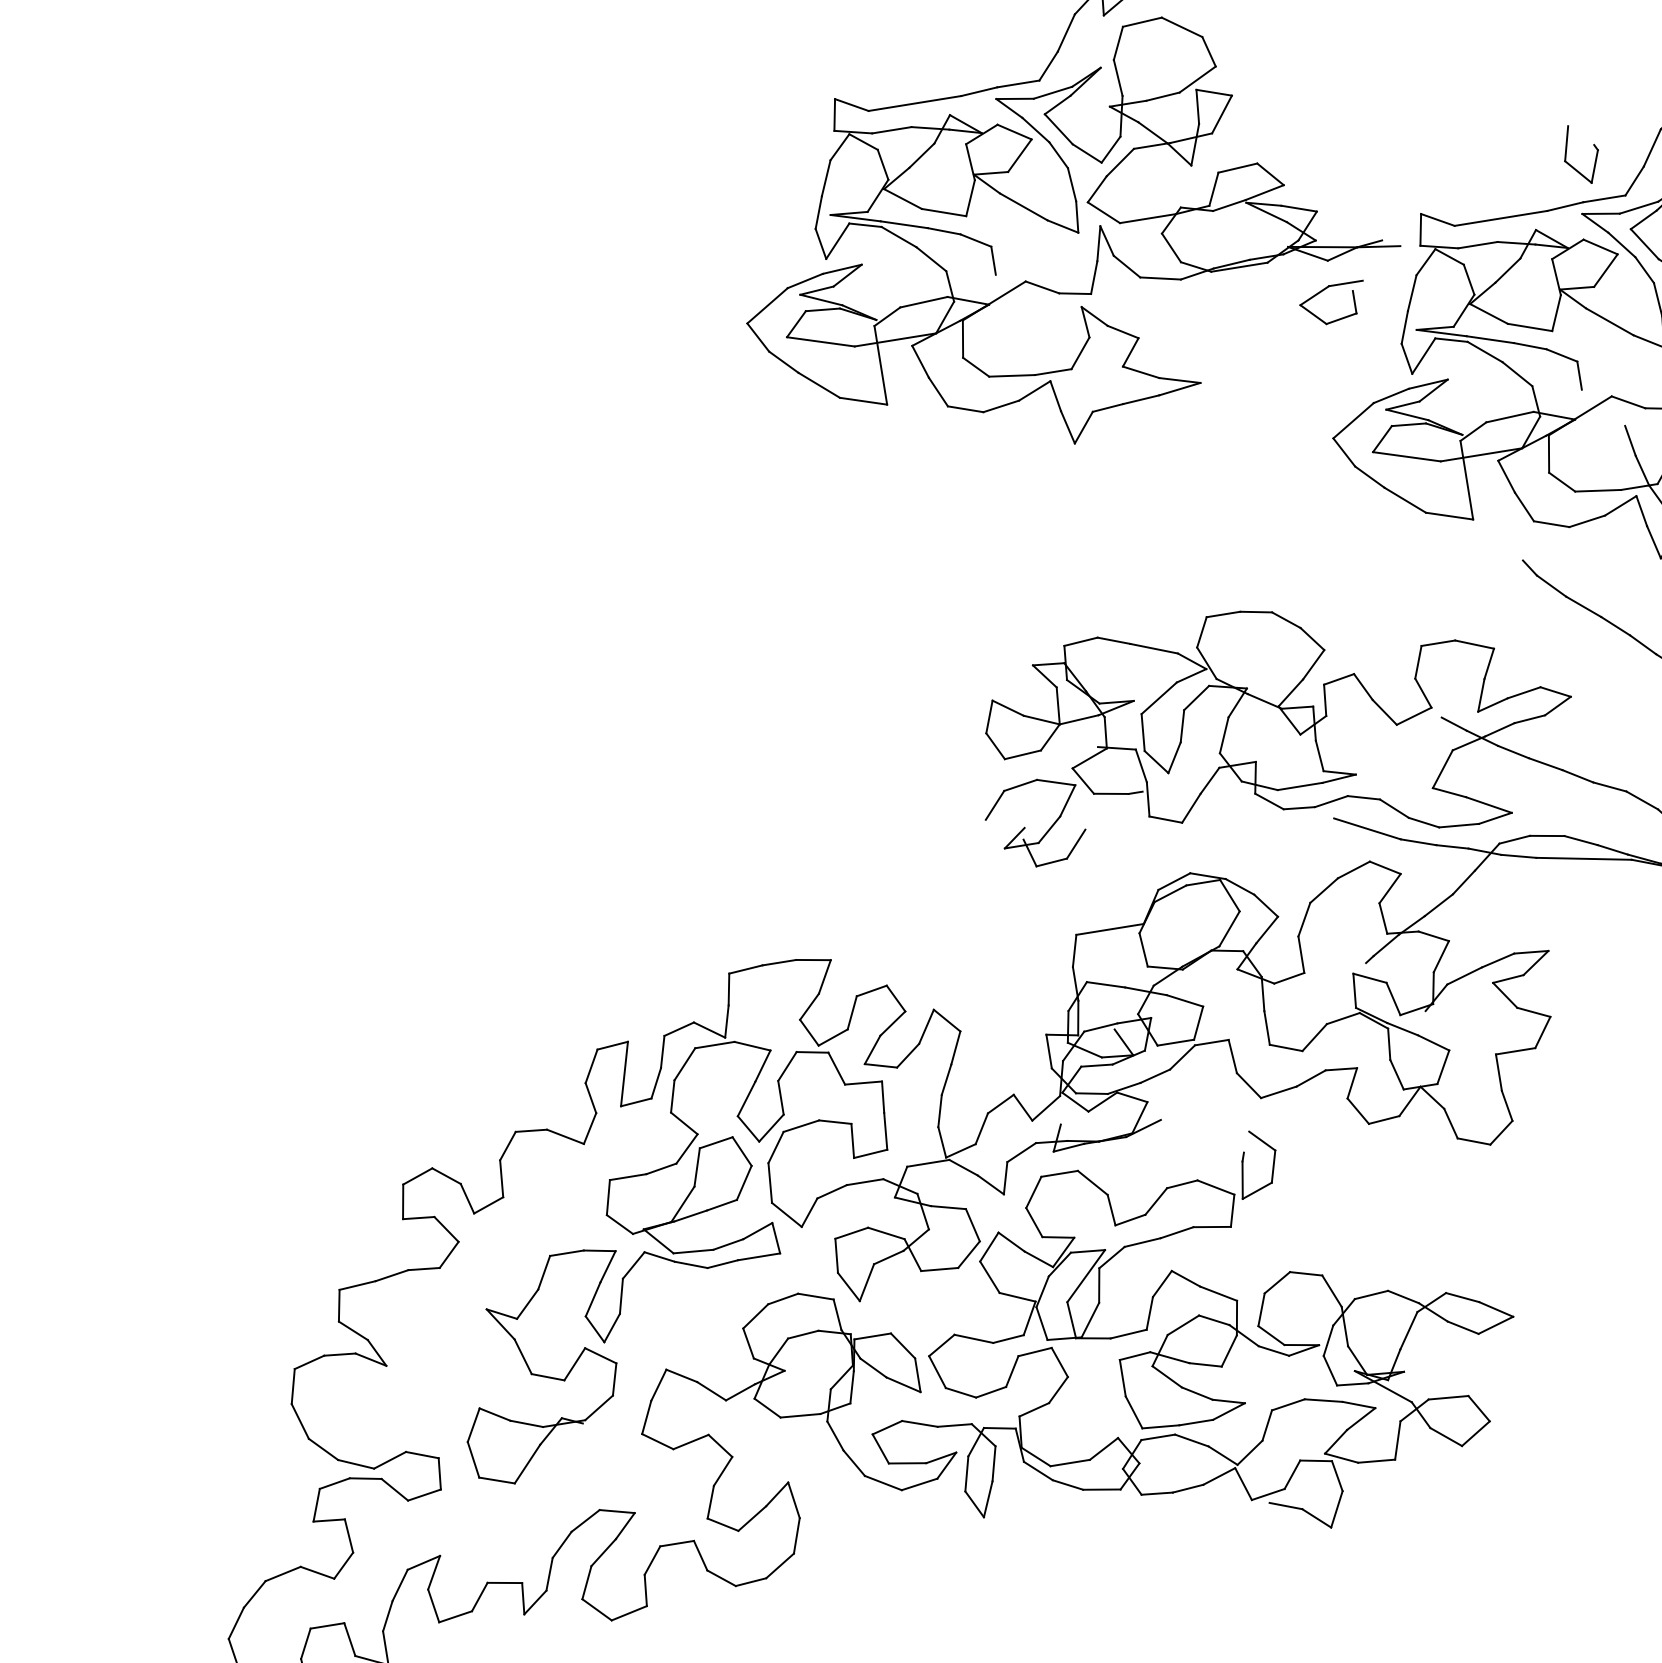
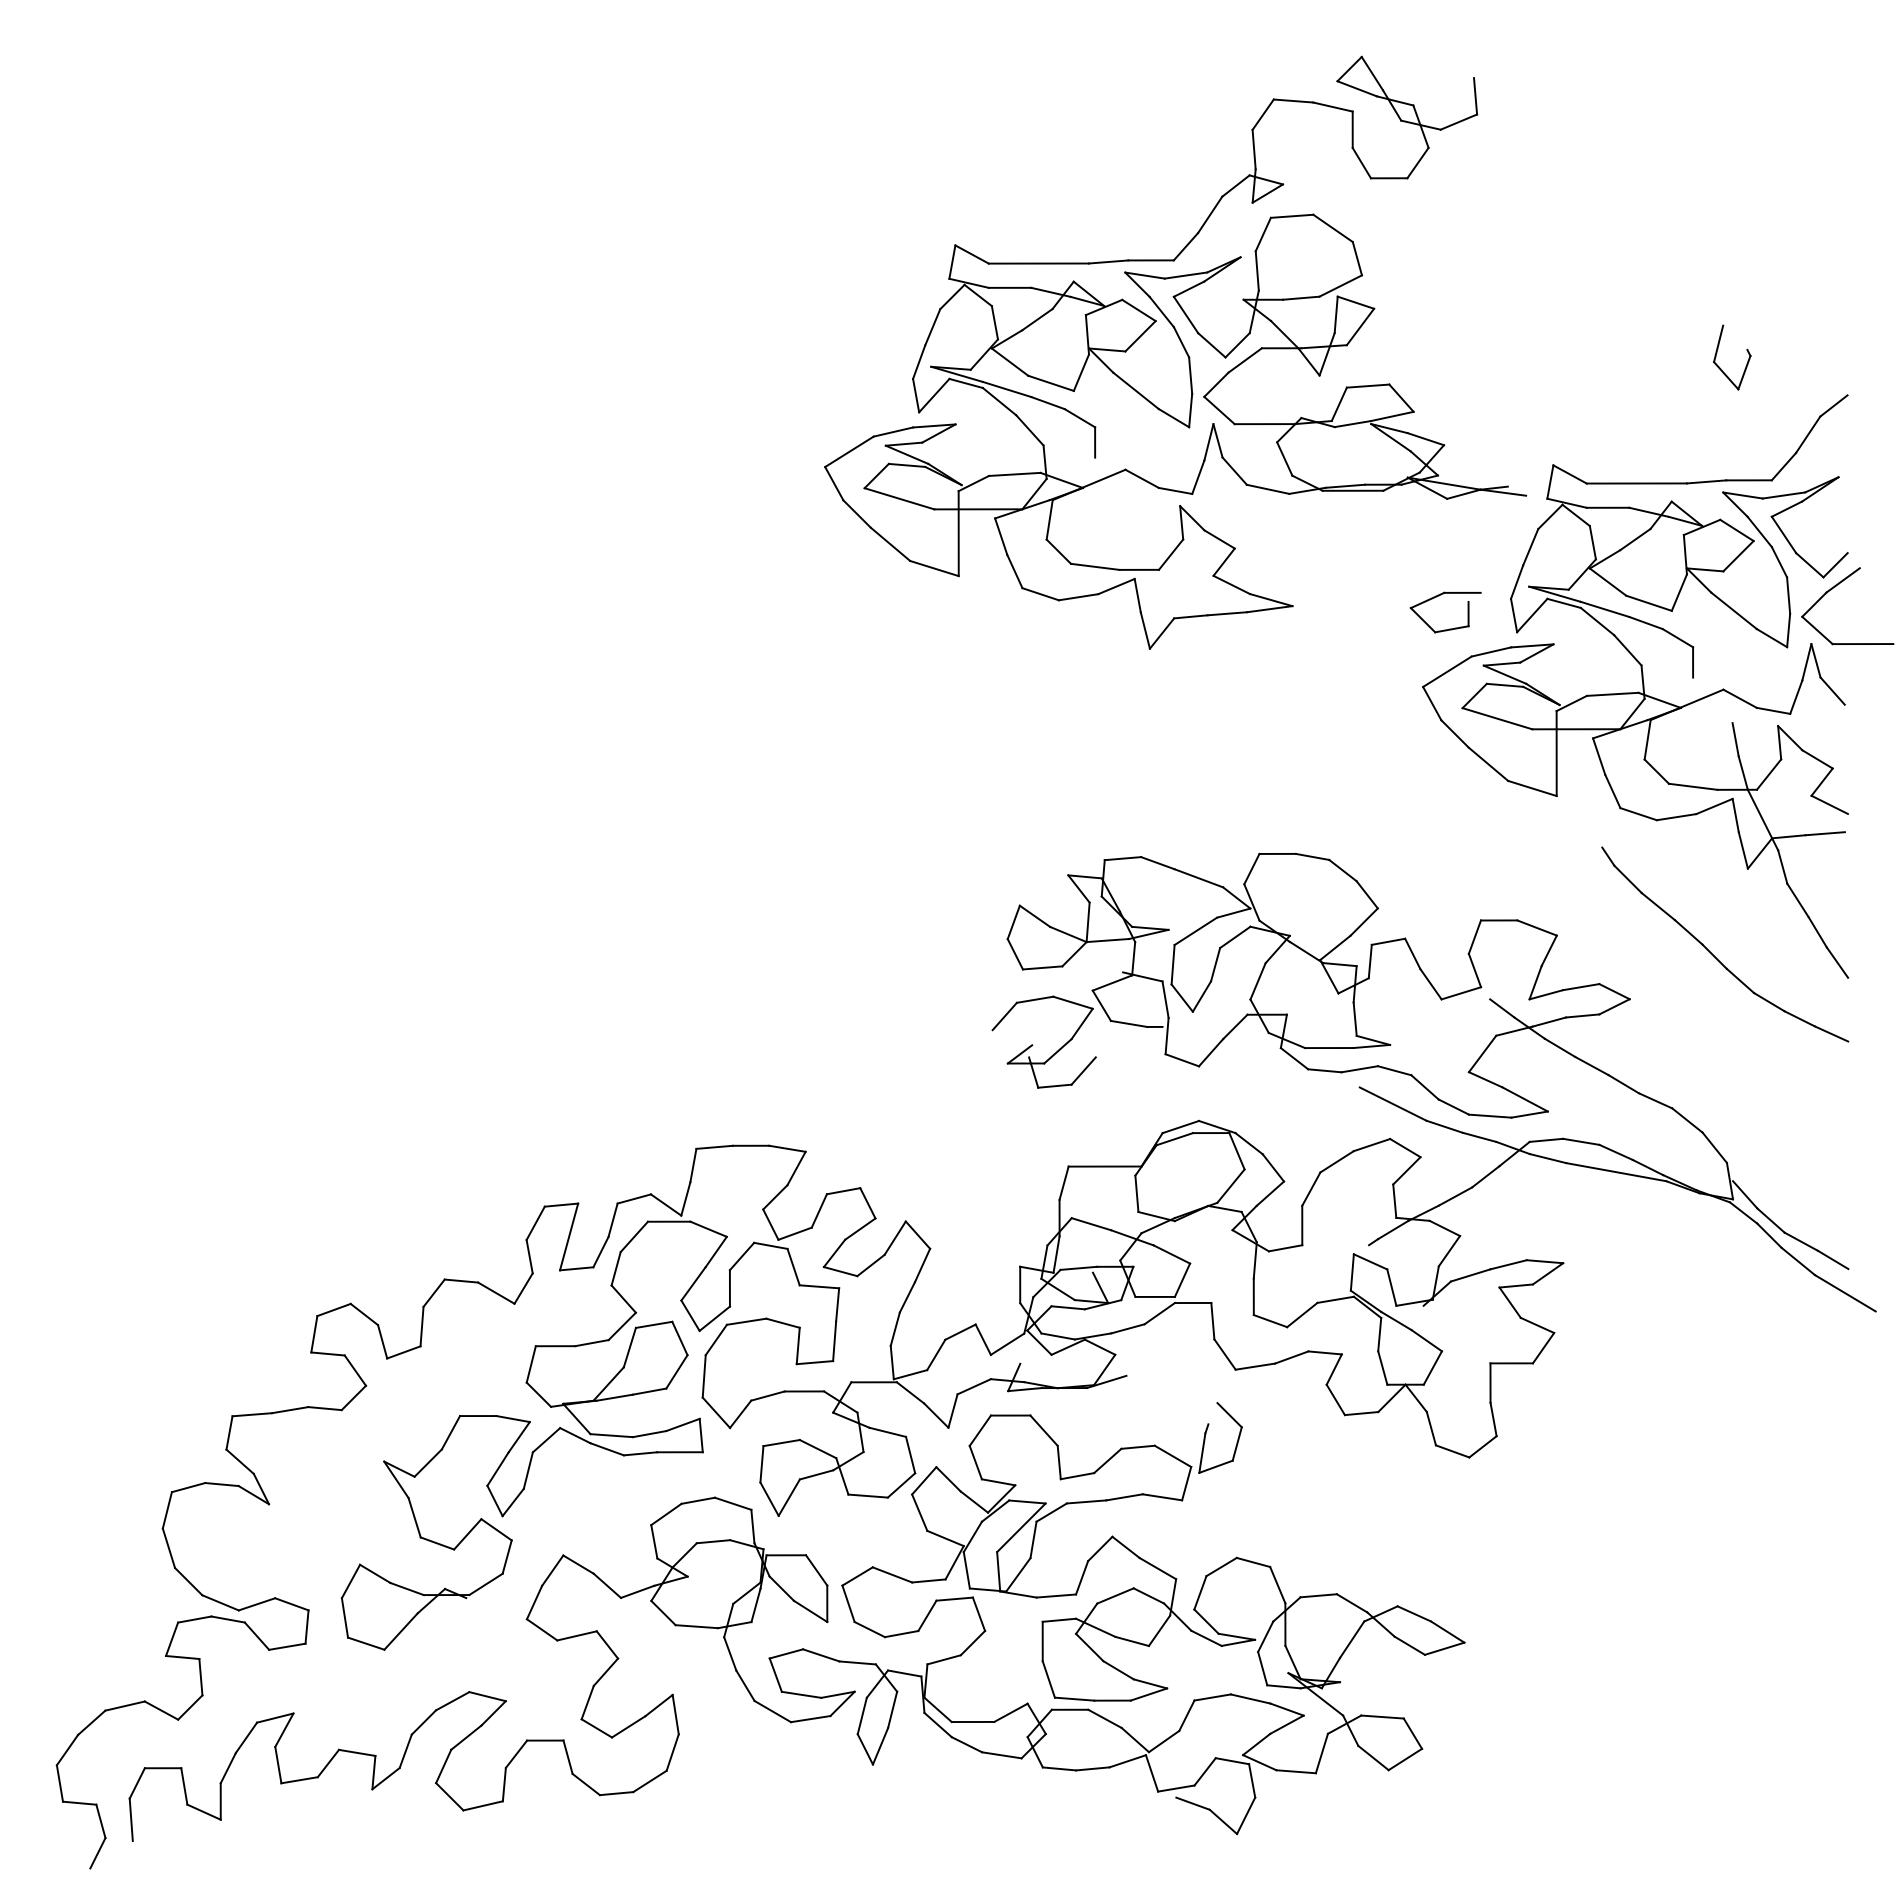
part: (1595, 157) -> (1746, 363), moved
part: (1339, 318) -> (1449, 628), moved

